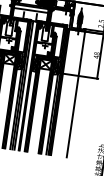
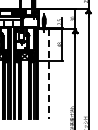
line: (75, 94) -> (48, 74), solid -> dashed

